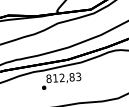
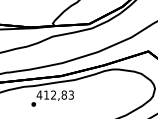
text: (48, 78) -> (39, 94), 812,83 -> 412,83

